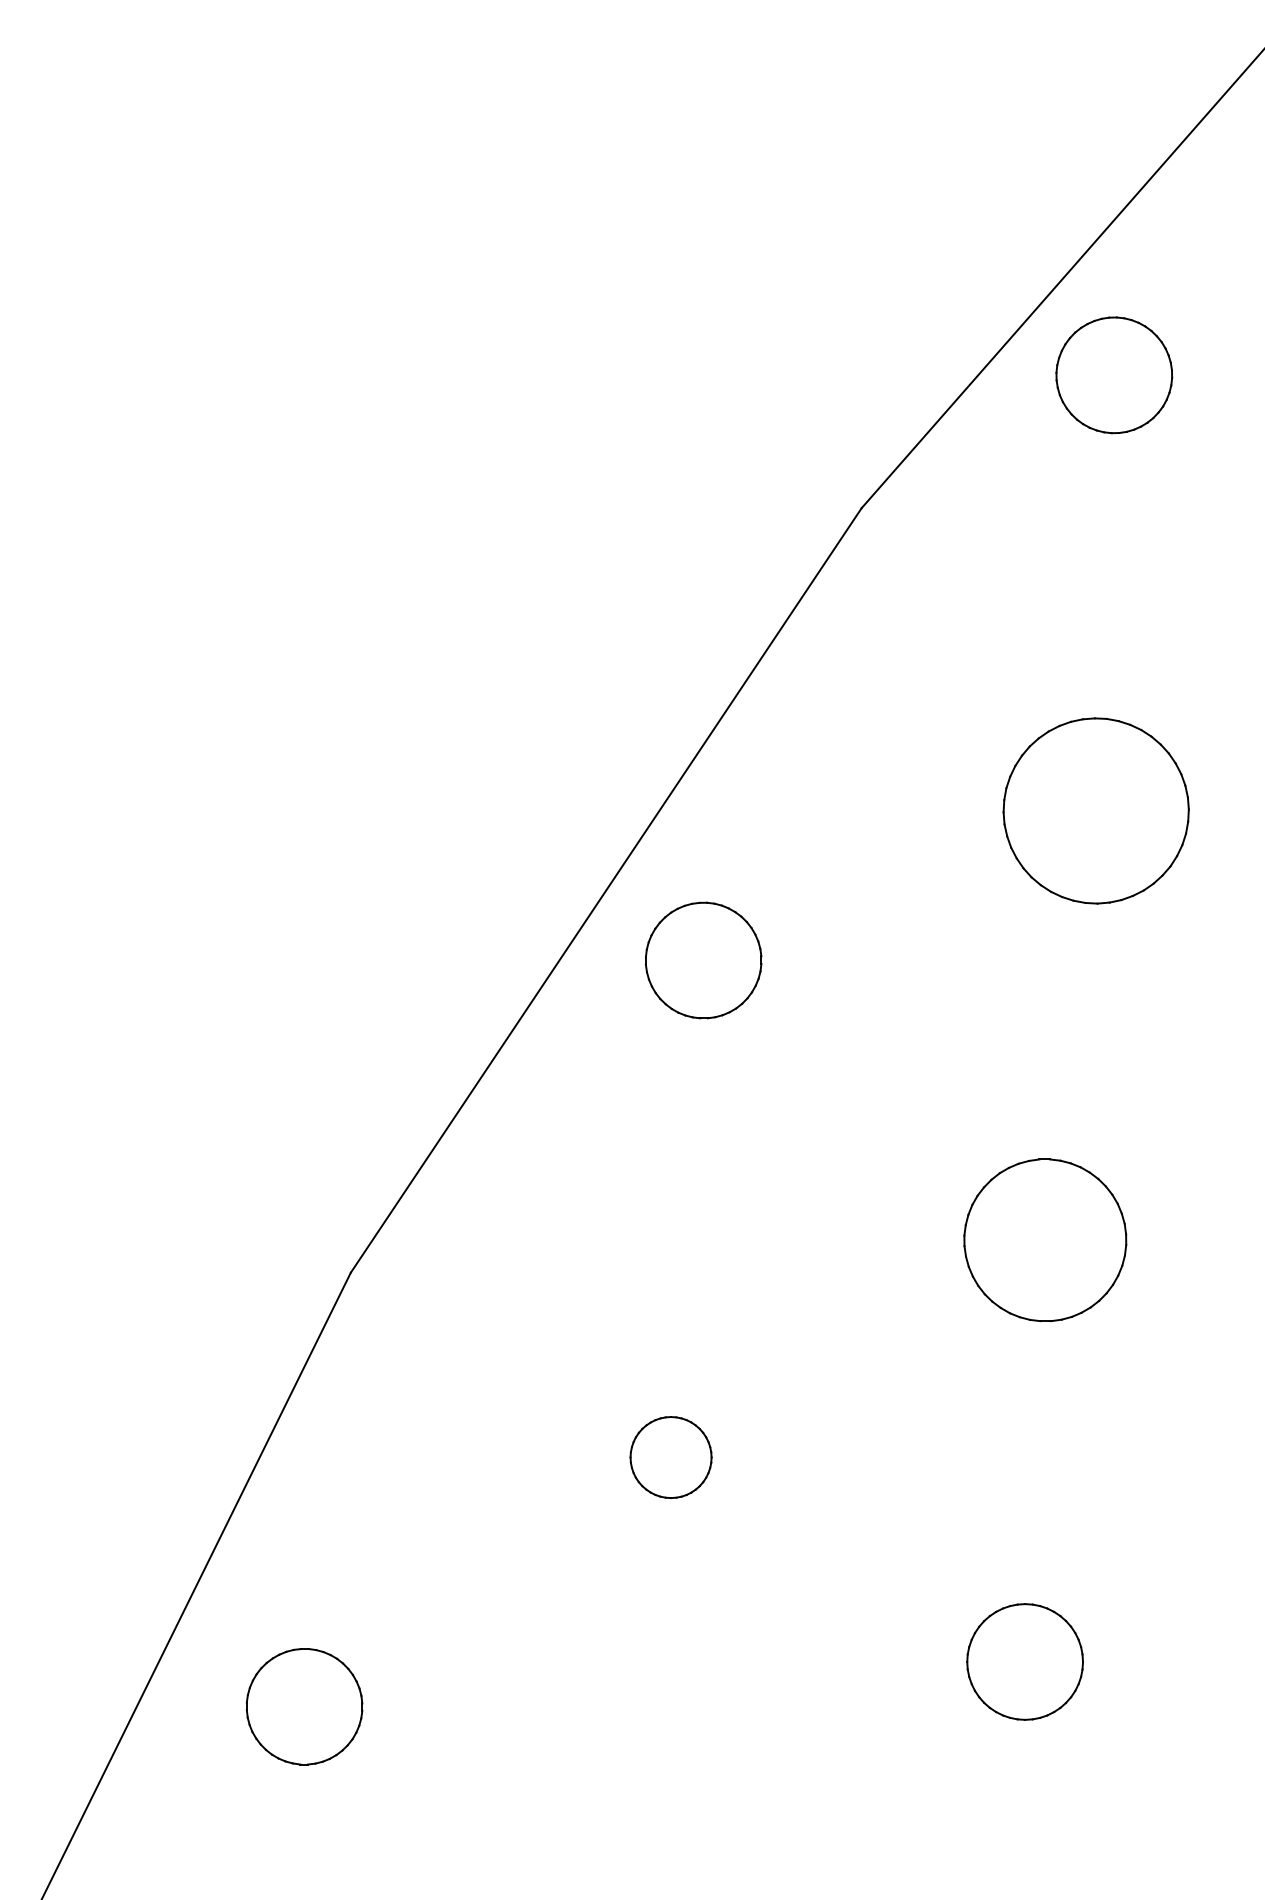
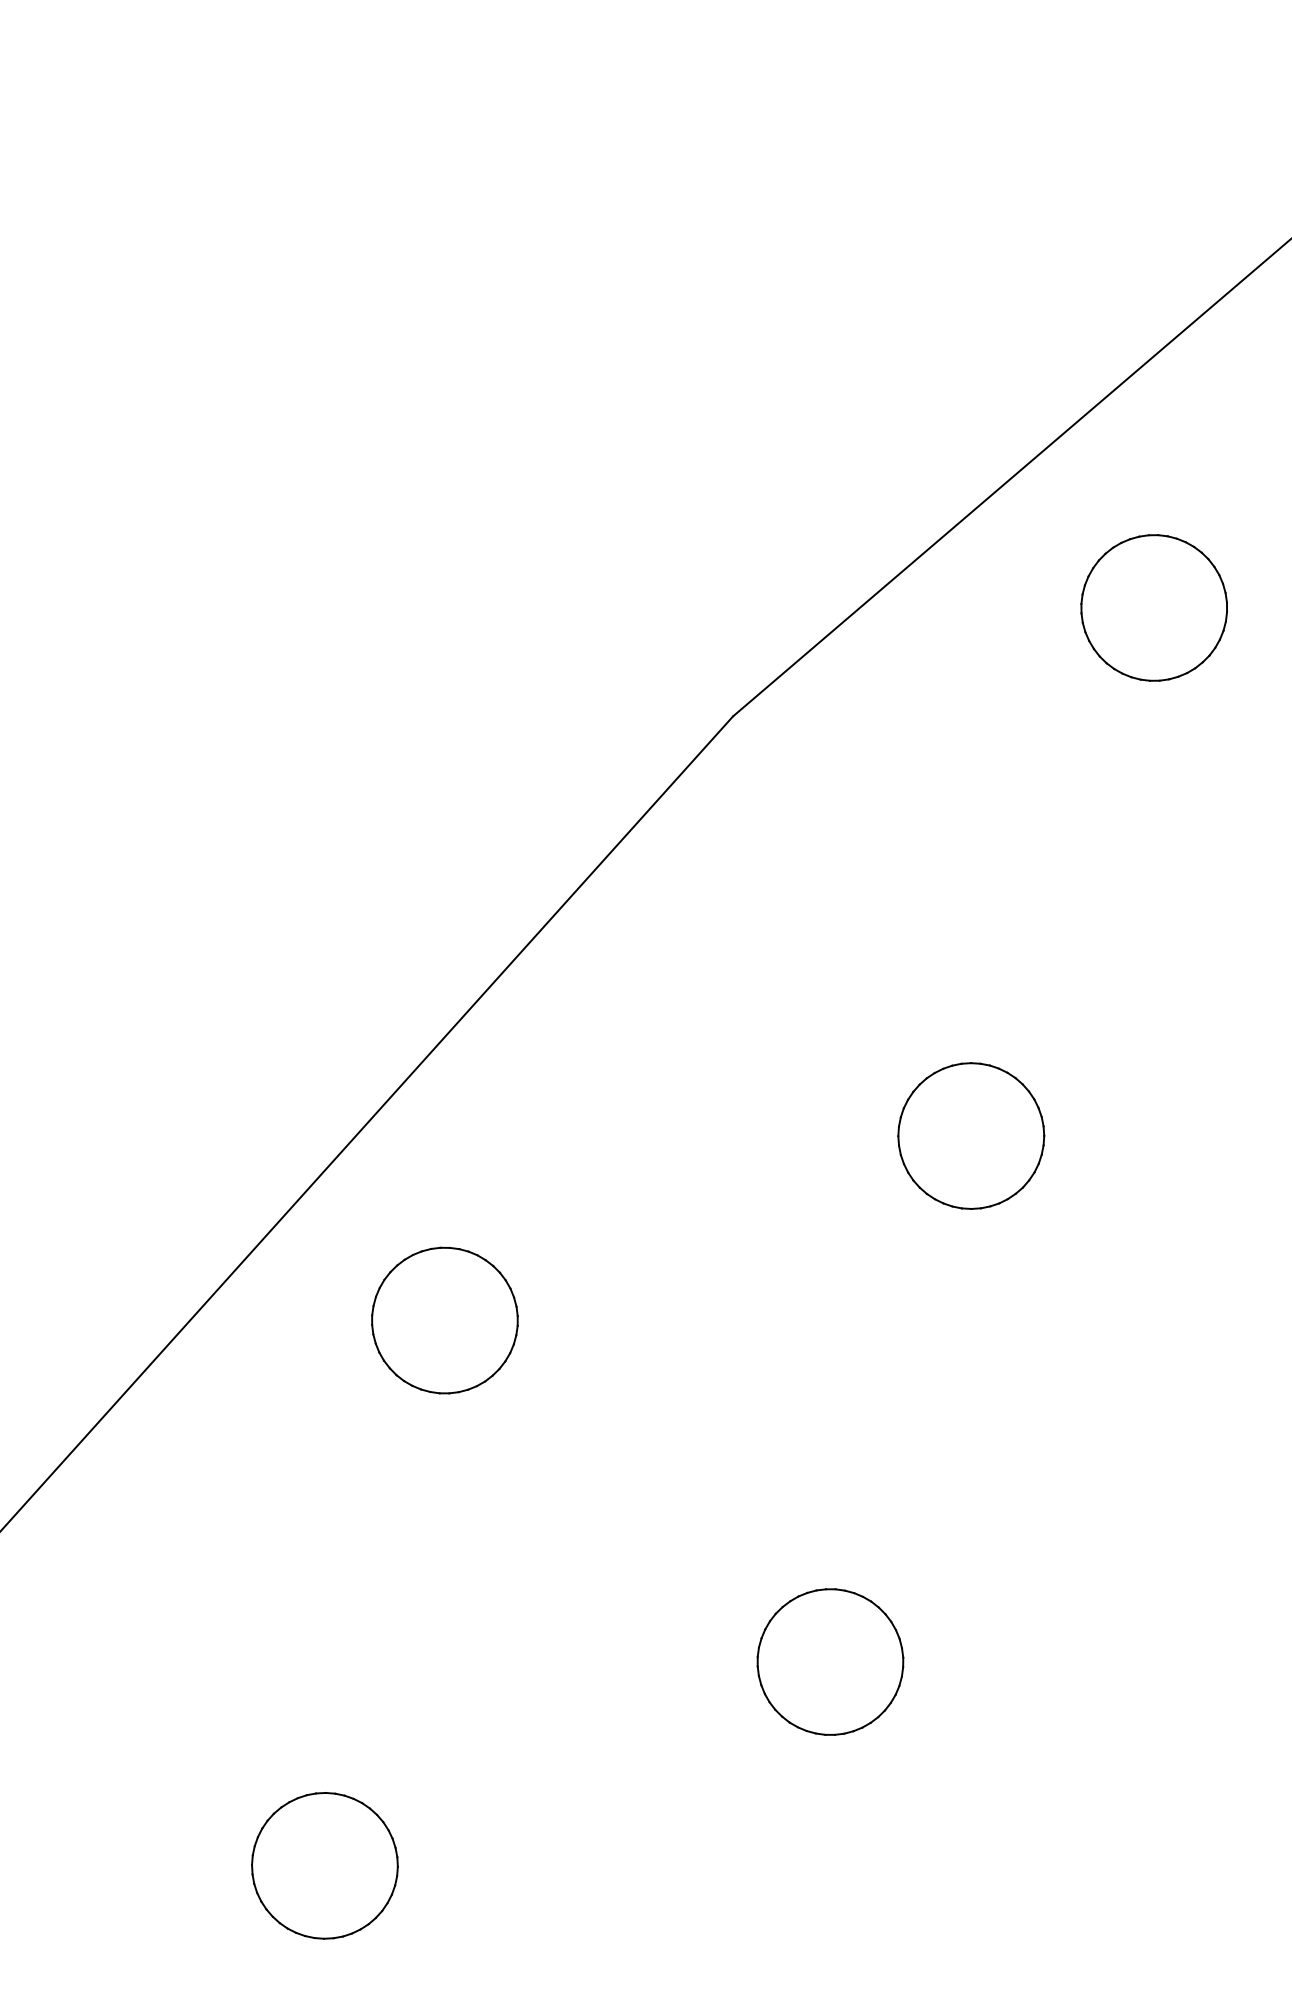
part: (1114, 375) -> (1154, 608), moved
part: (1096, 810) -> (971, 1135), size x0.62
part: (703, 960) -> (444, 1320), moved
part: (1044, 1239) -> (829, 1661), size x0.71
part: (670, 1457) -> (324, 1865), size x1.43

